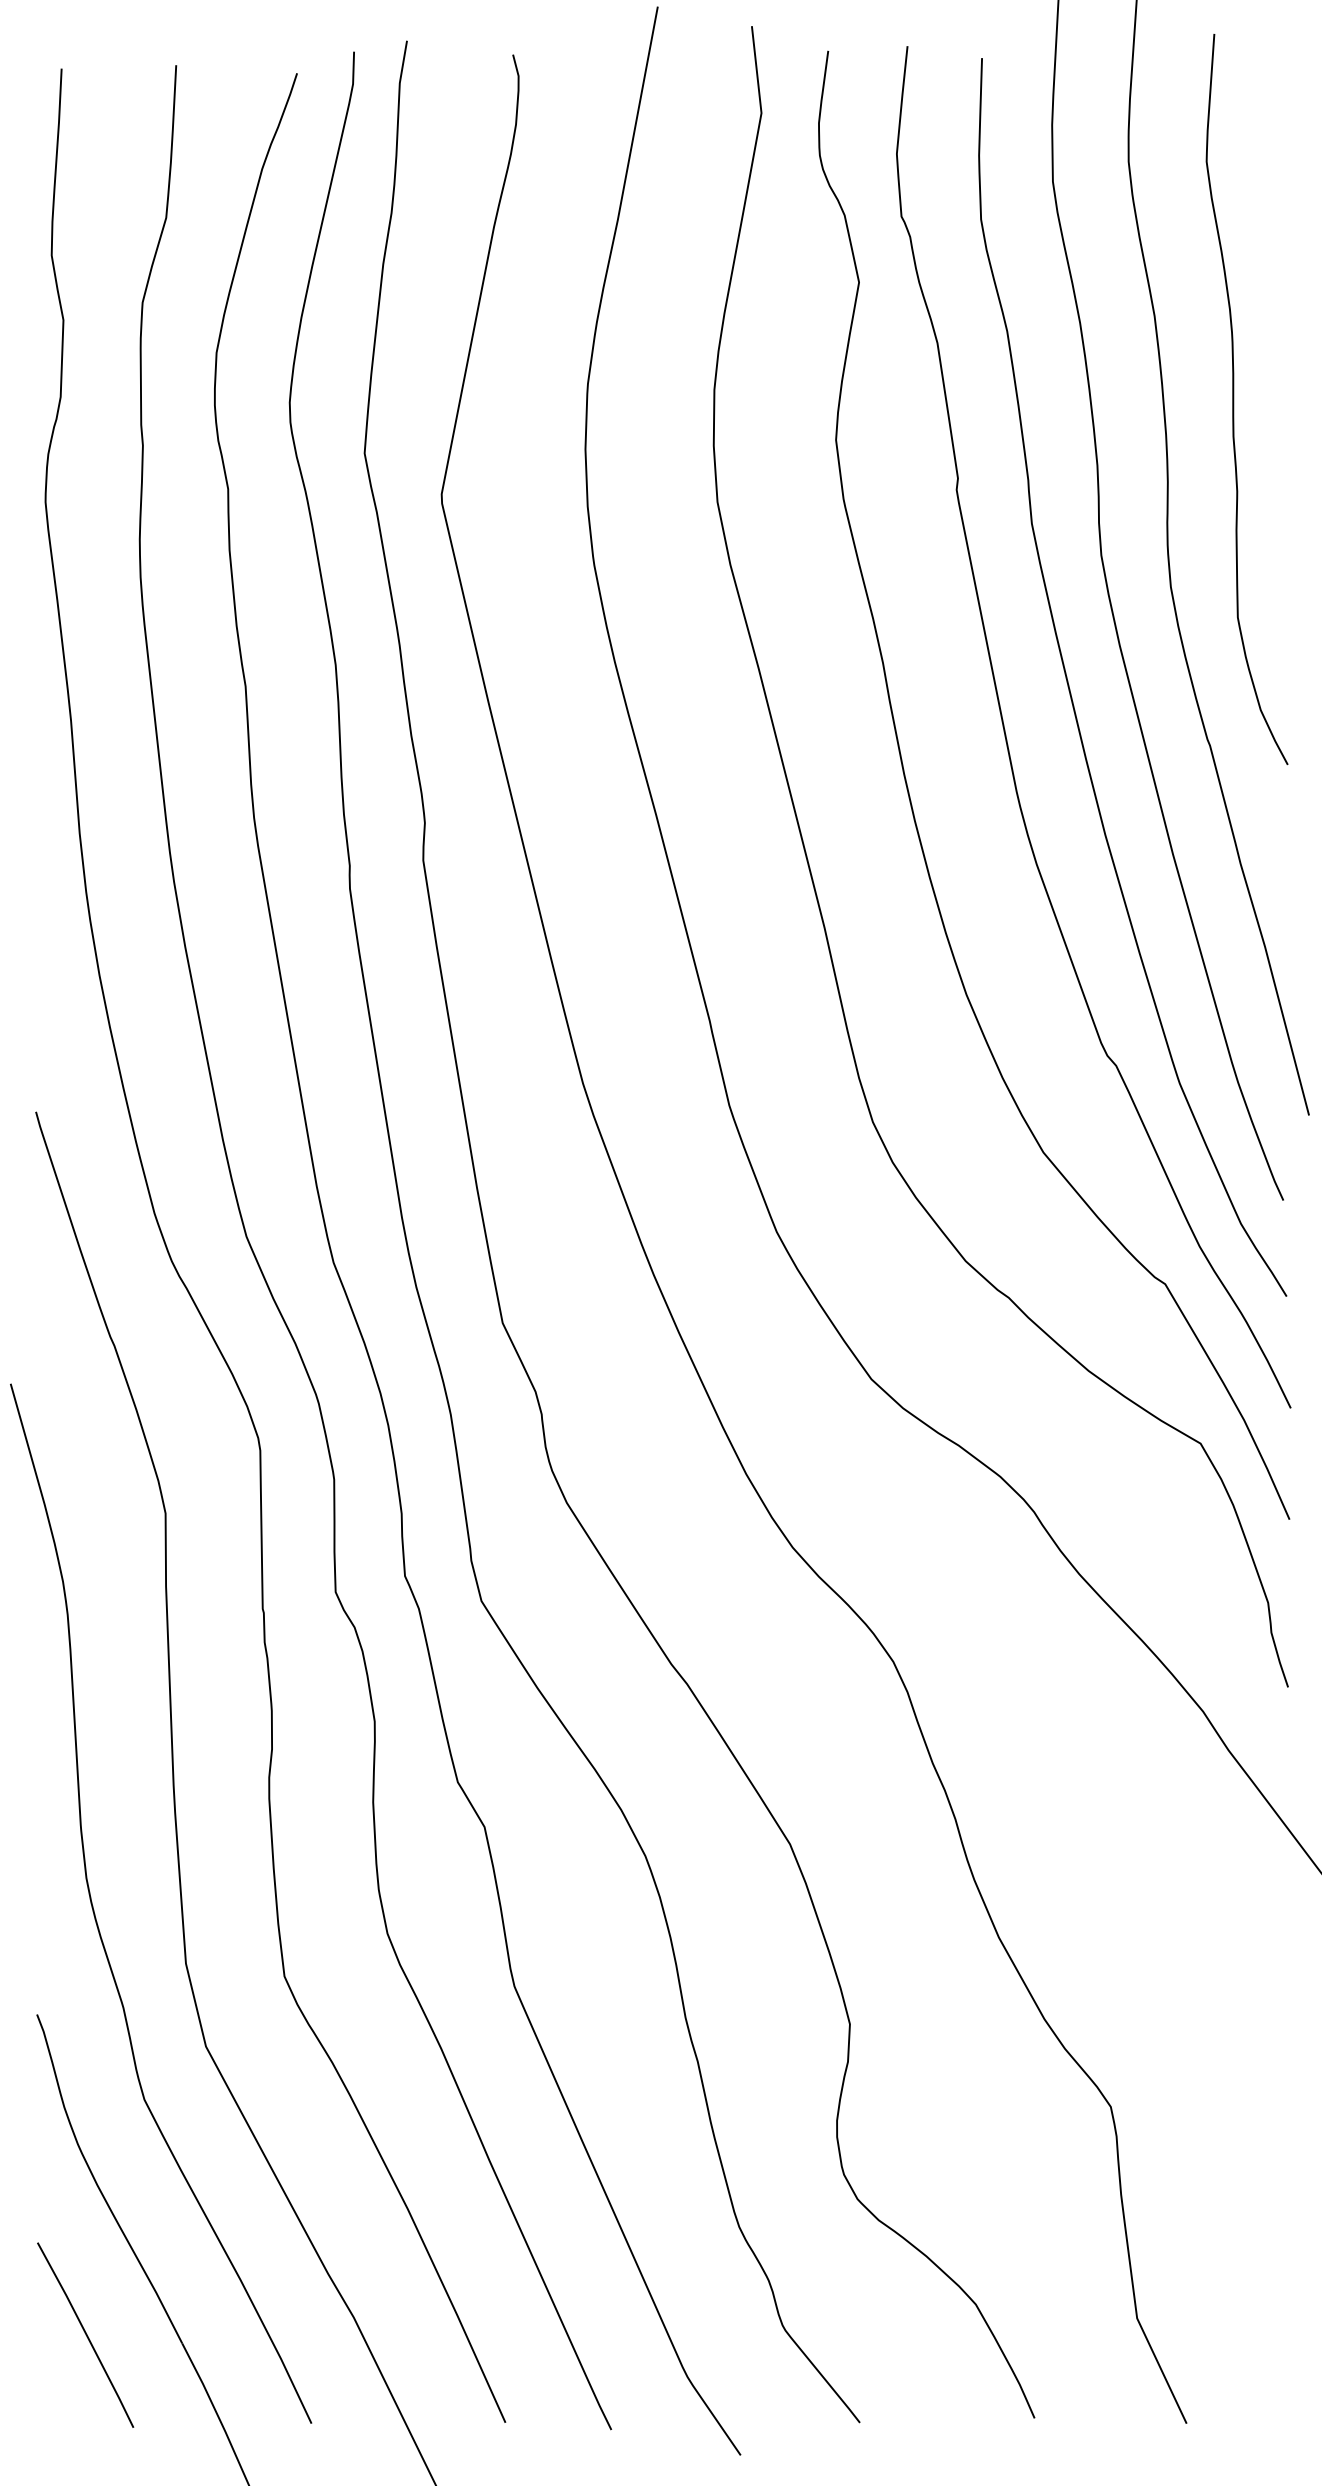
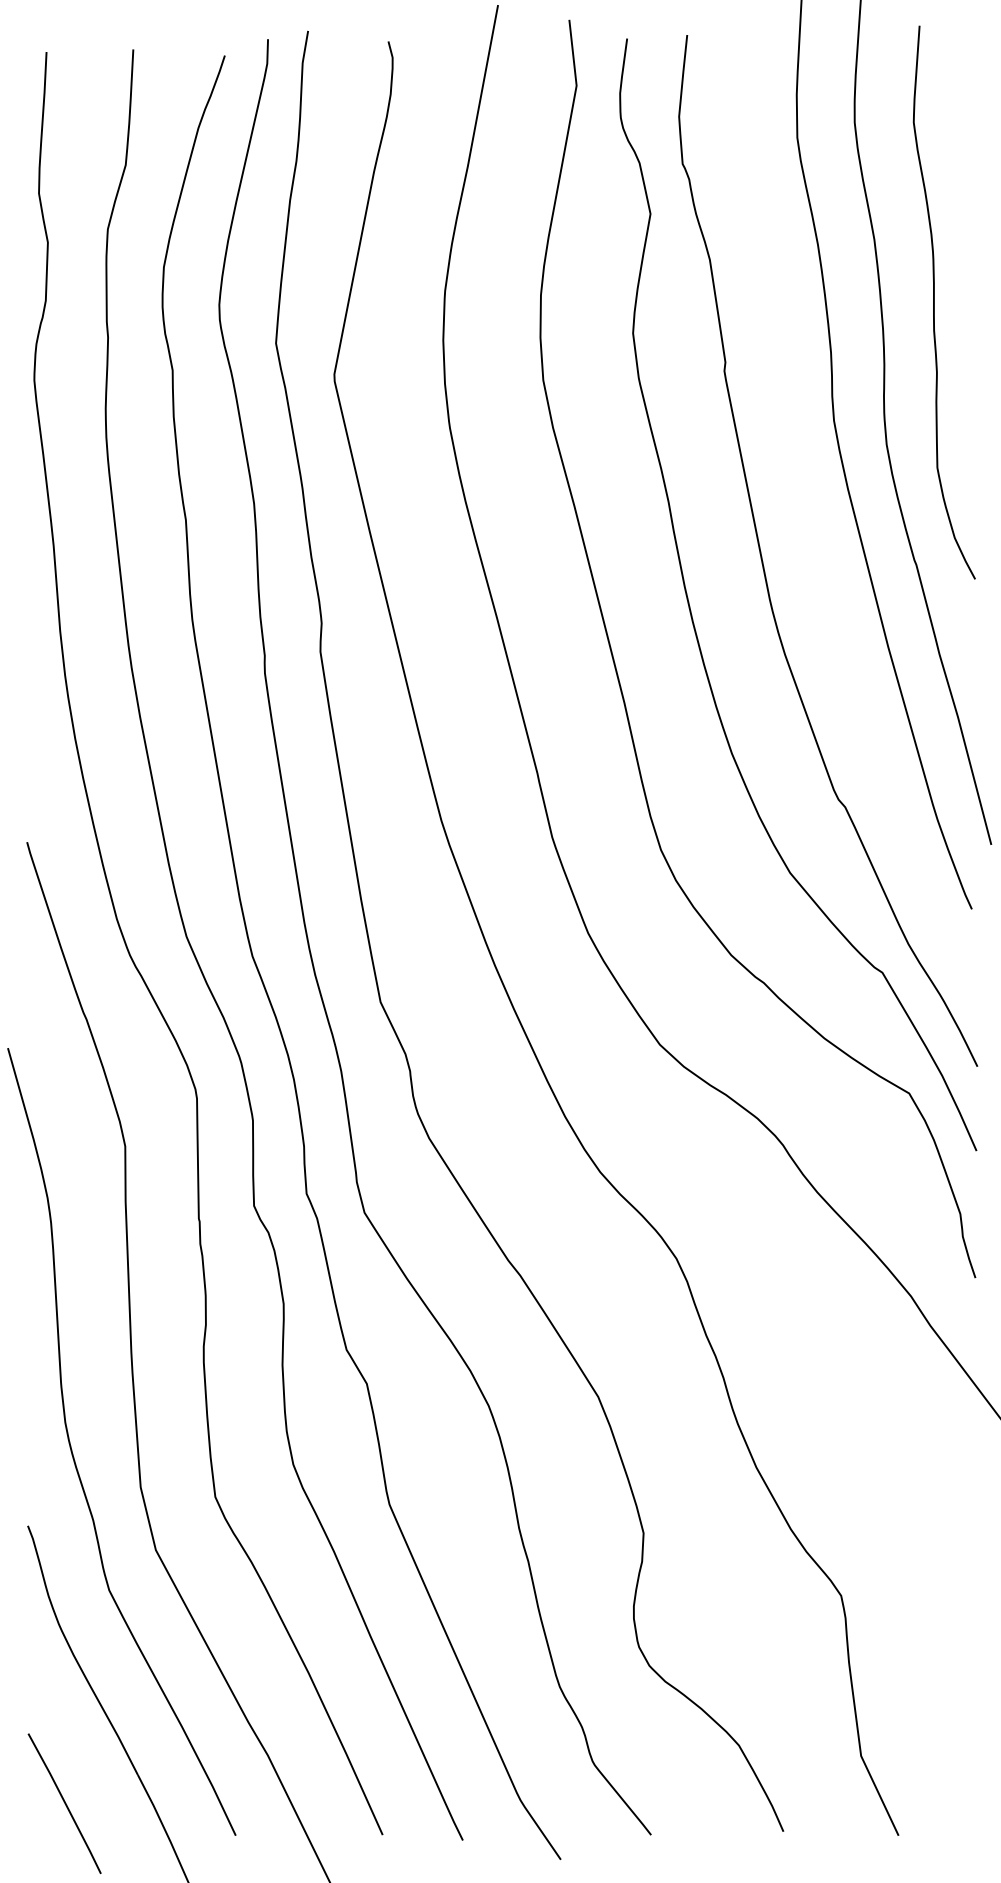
curve: (1071, 692) -> (811, 524), removed
line: (85, 2334) -> (64, 1803), moved

